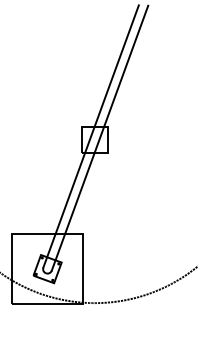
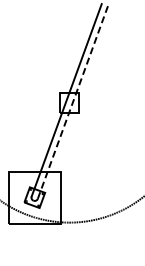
line: (100, 138) -> (73, 101), solid -> dashed

